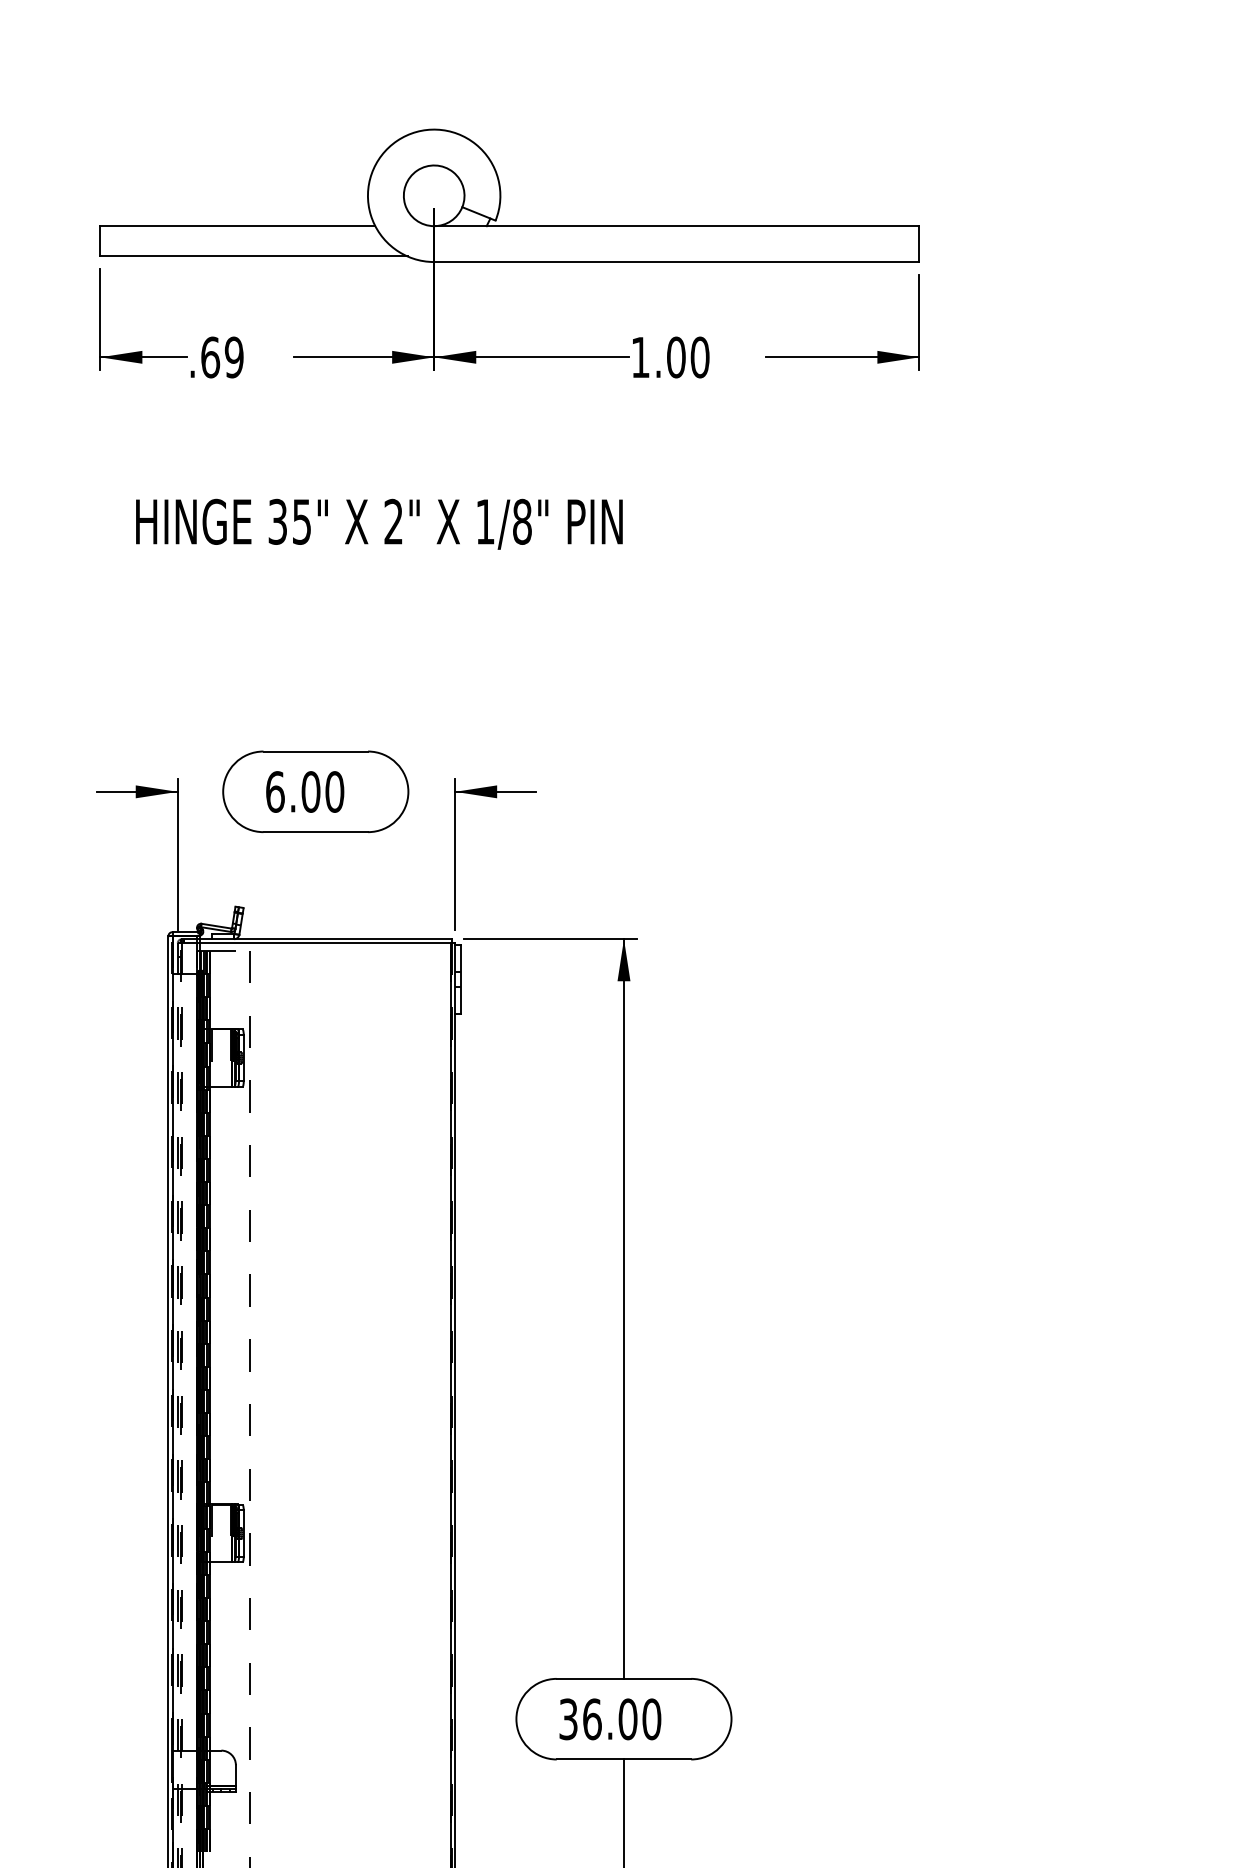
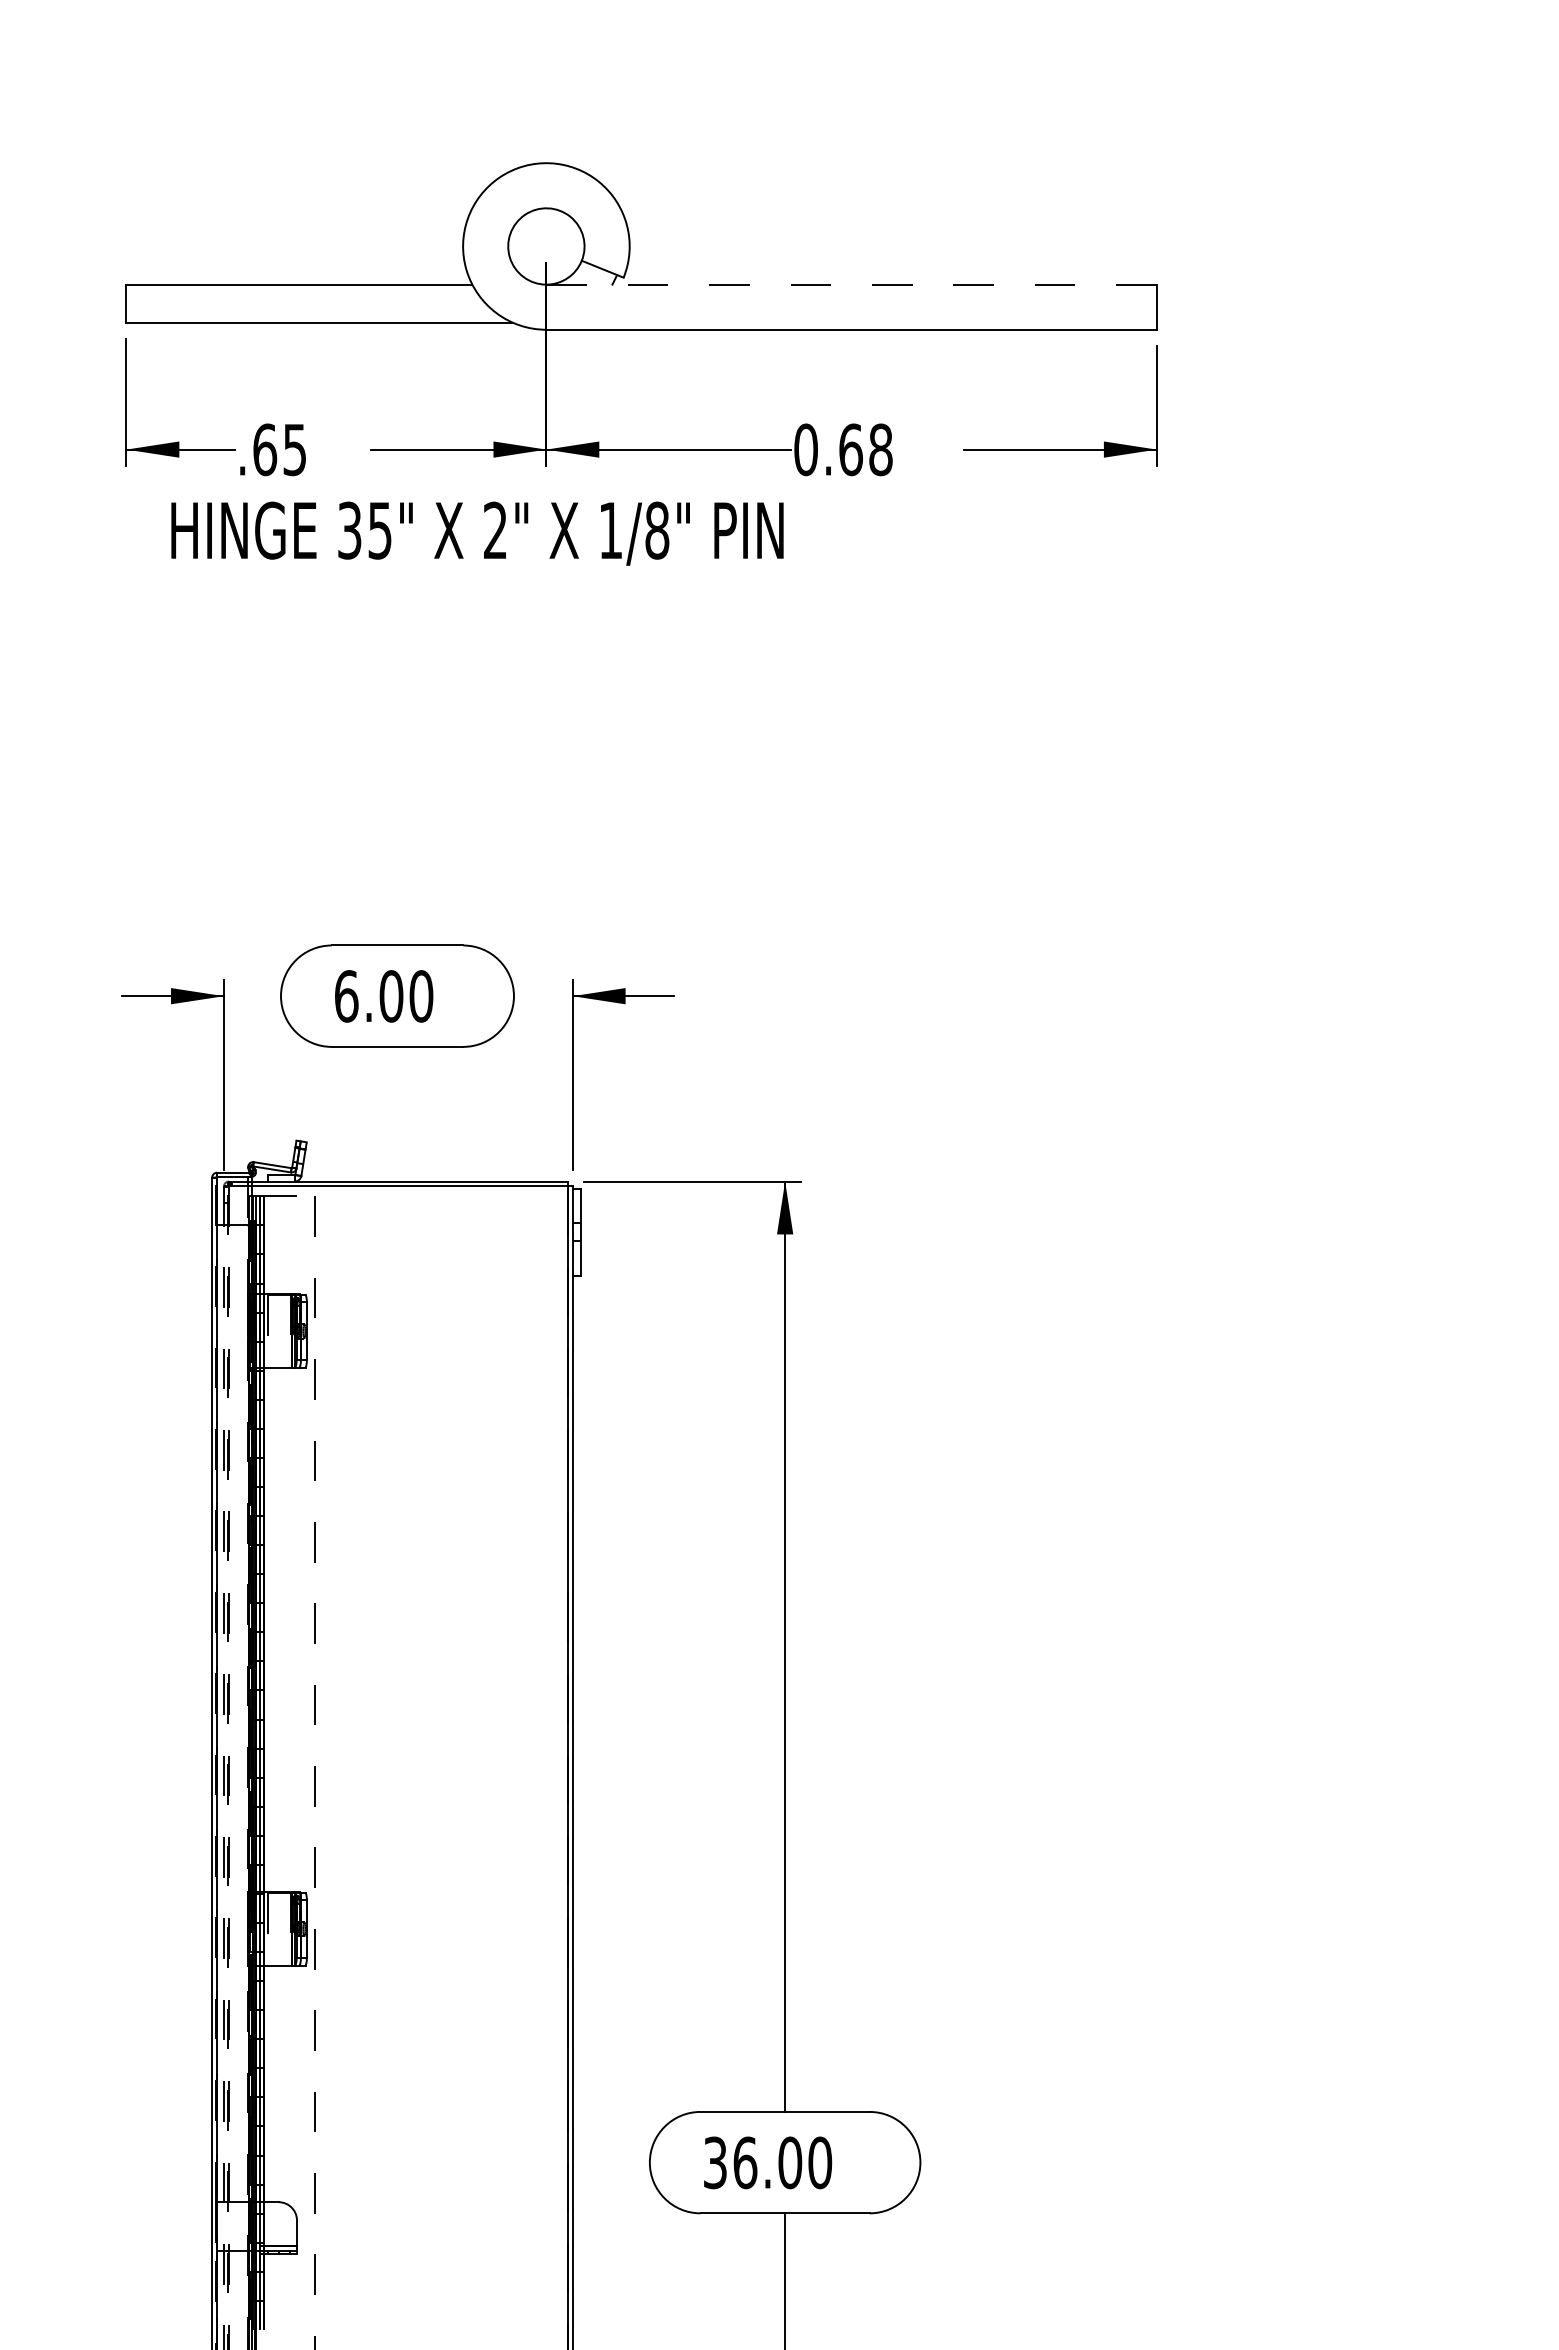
line: (677, 226) -> (852, 284), solid -> dashed
text: (233, 357) -> (294, 449), .69 -> .65
text: (670, 357) -> (843, 449), 1.00 -> 0.68
text: (379, 524) -> (477, 533), moved

